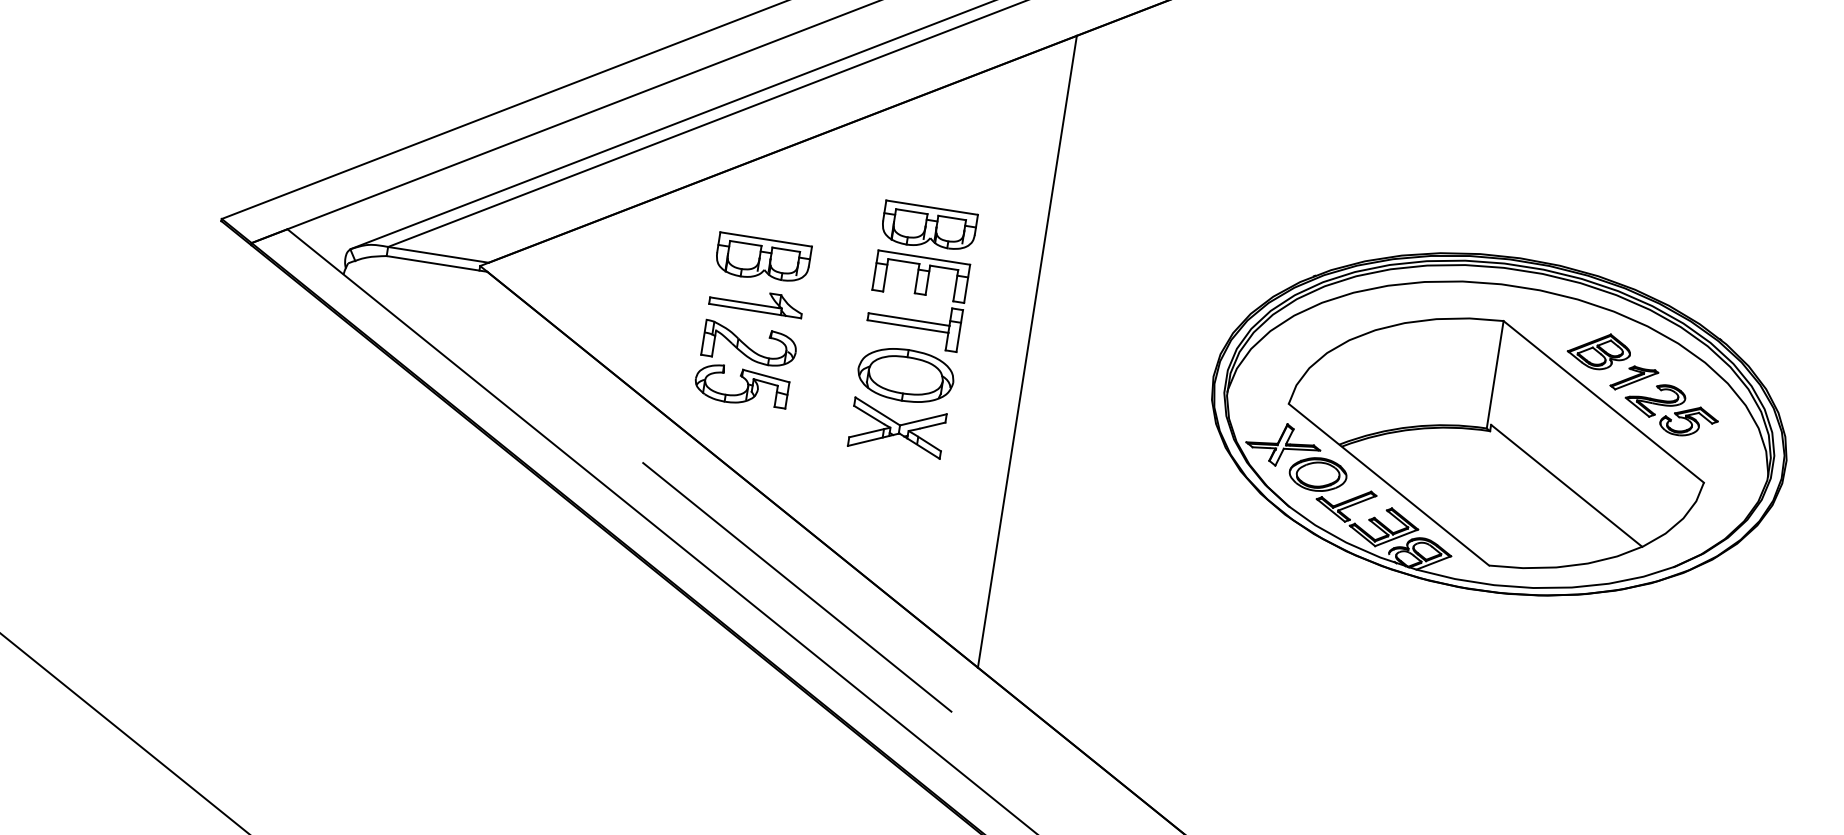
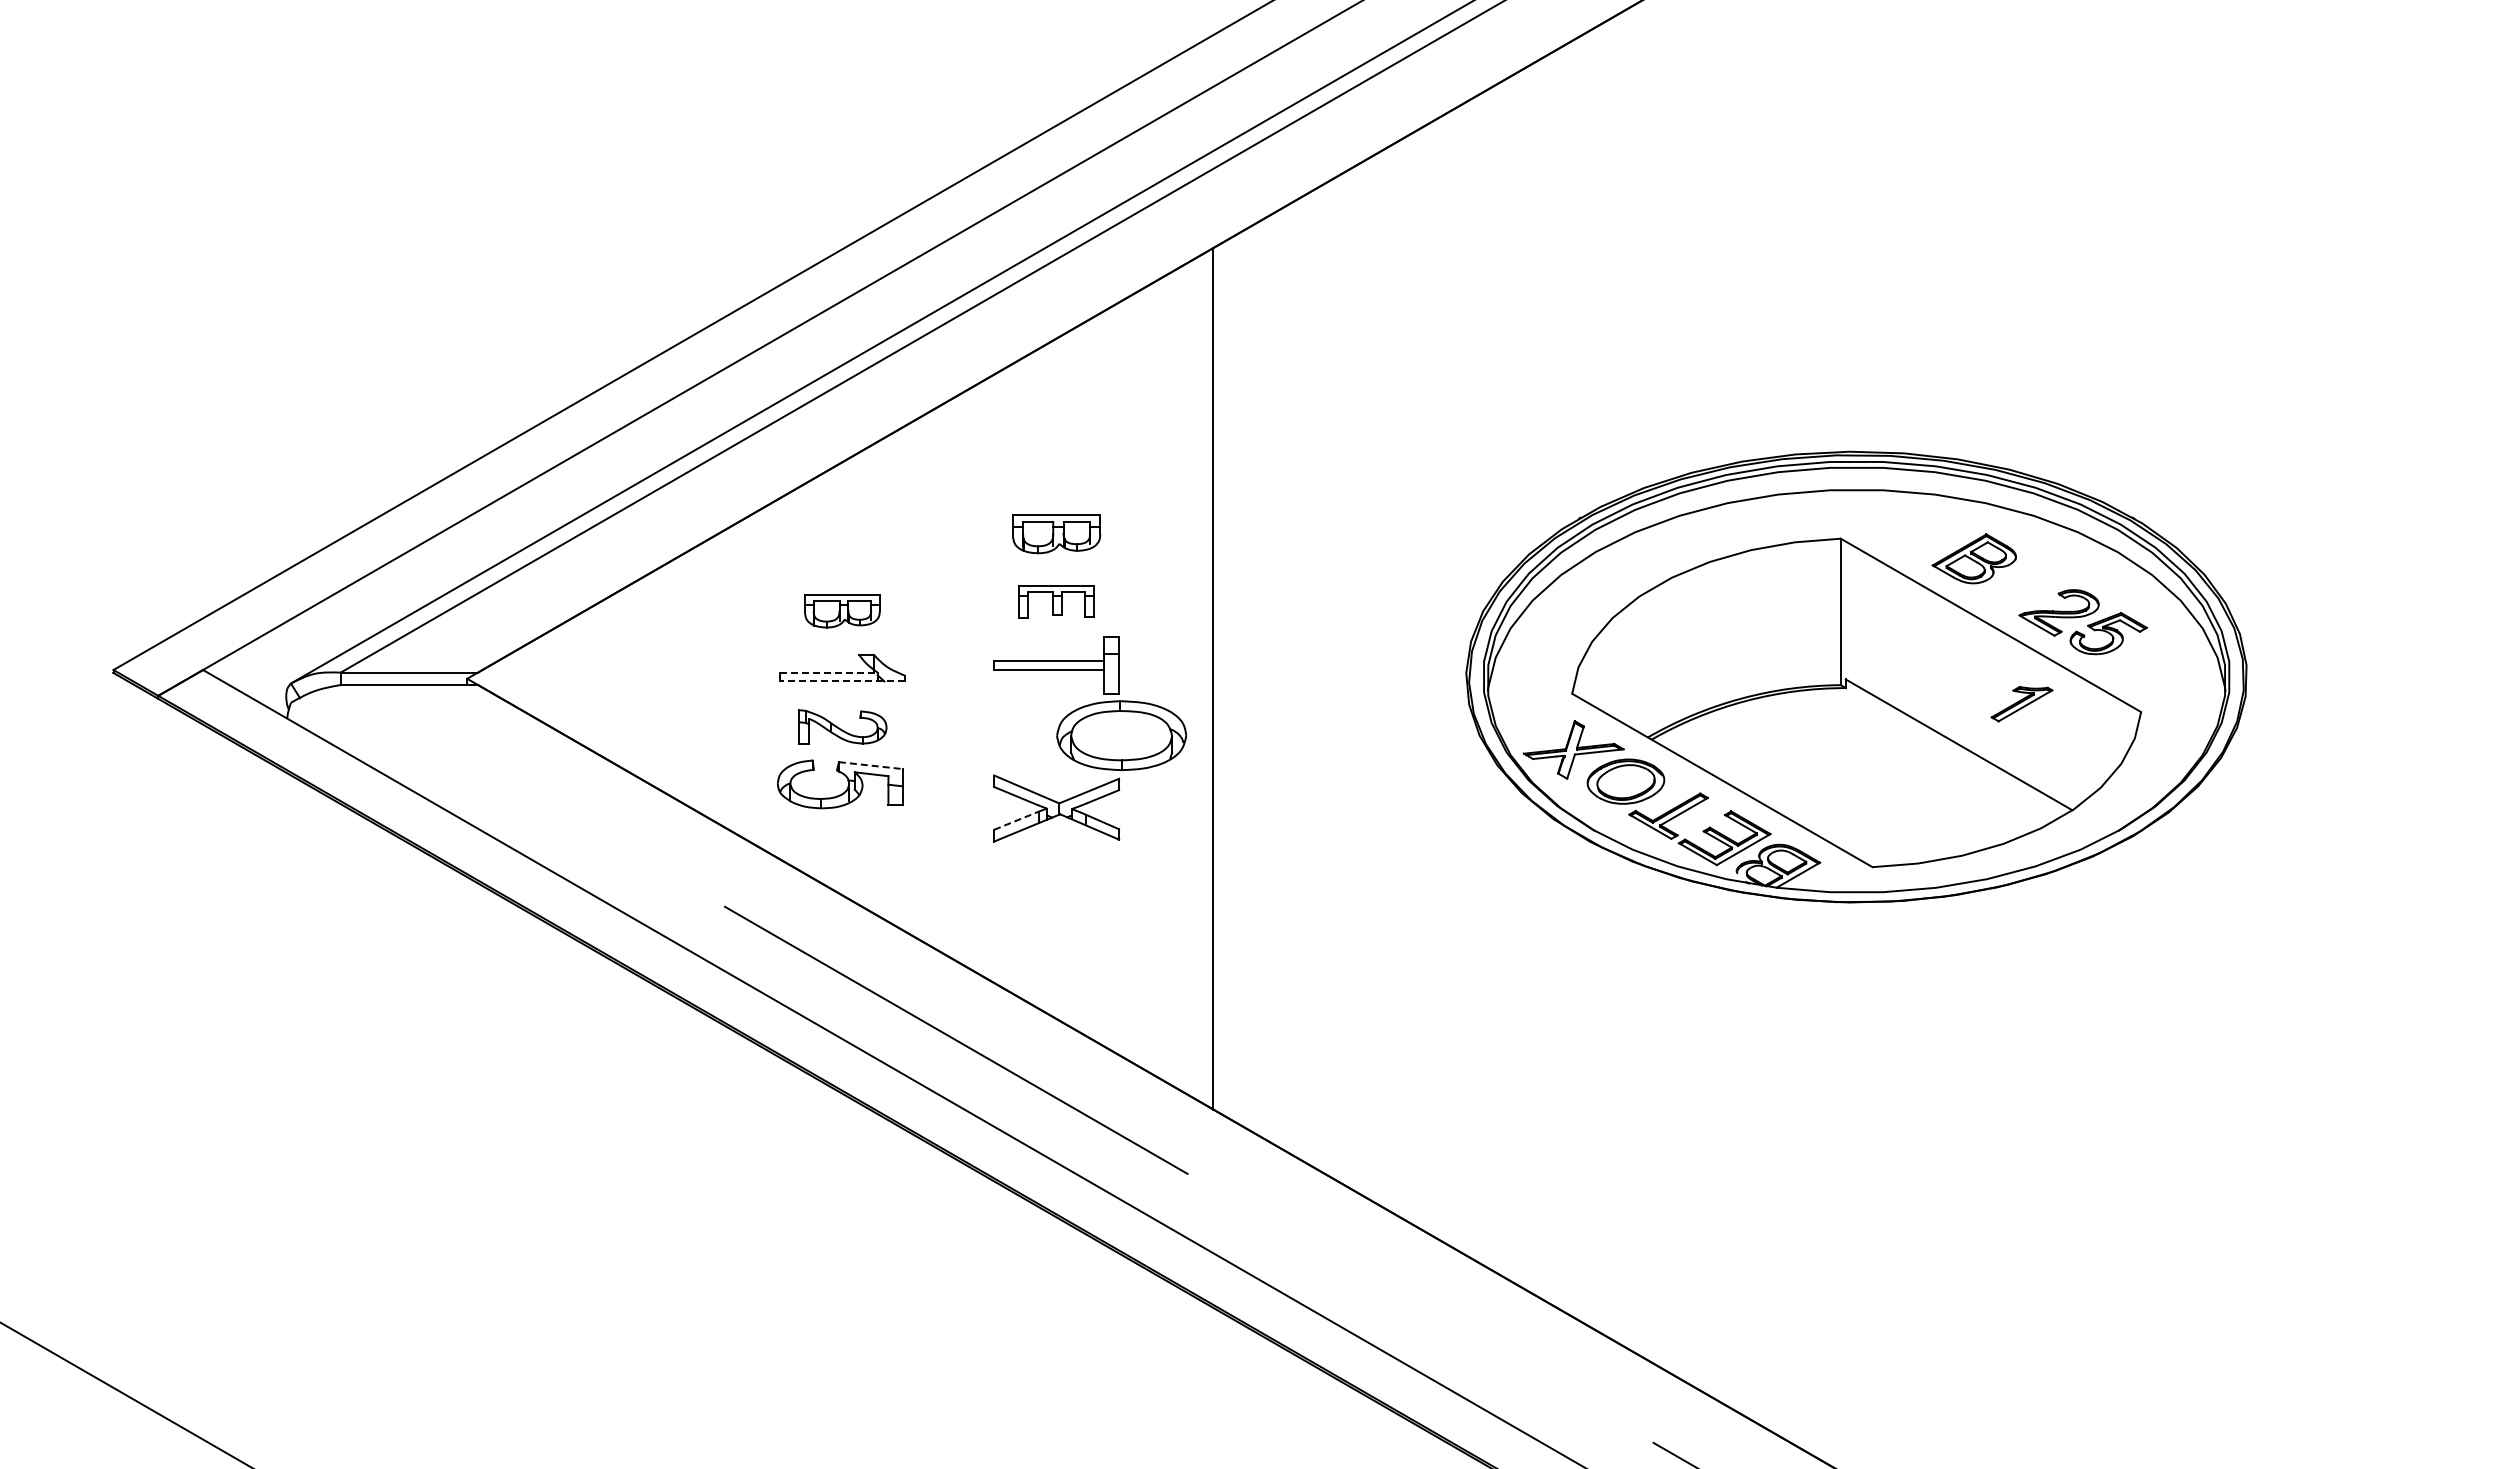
part: (928, 227) -> (1056, 534), size x0.7
part: (763, 259) -> (842, 611), size x0.6
part: (921, 277) -> (1056, 601), size x0.6
line: (745, 302) -> (828, 672), solid -> dashed
line: (755, 311) -> (842, 681), solid -> dashed
part: (749, 344) -> (842, 726), size x0.7
part: (905, 375) -> (1121, 735), moved
line: (766, 376) -> (871, 765), solid -> dashed
part: (1633, 379) -> (2021, 704), moved
line: (866, 433) -> (1016, 820), solid -> dashed

